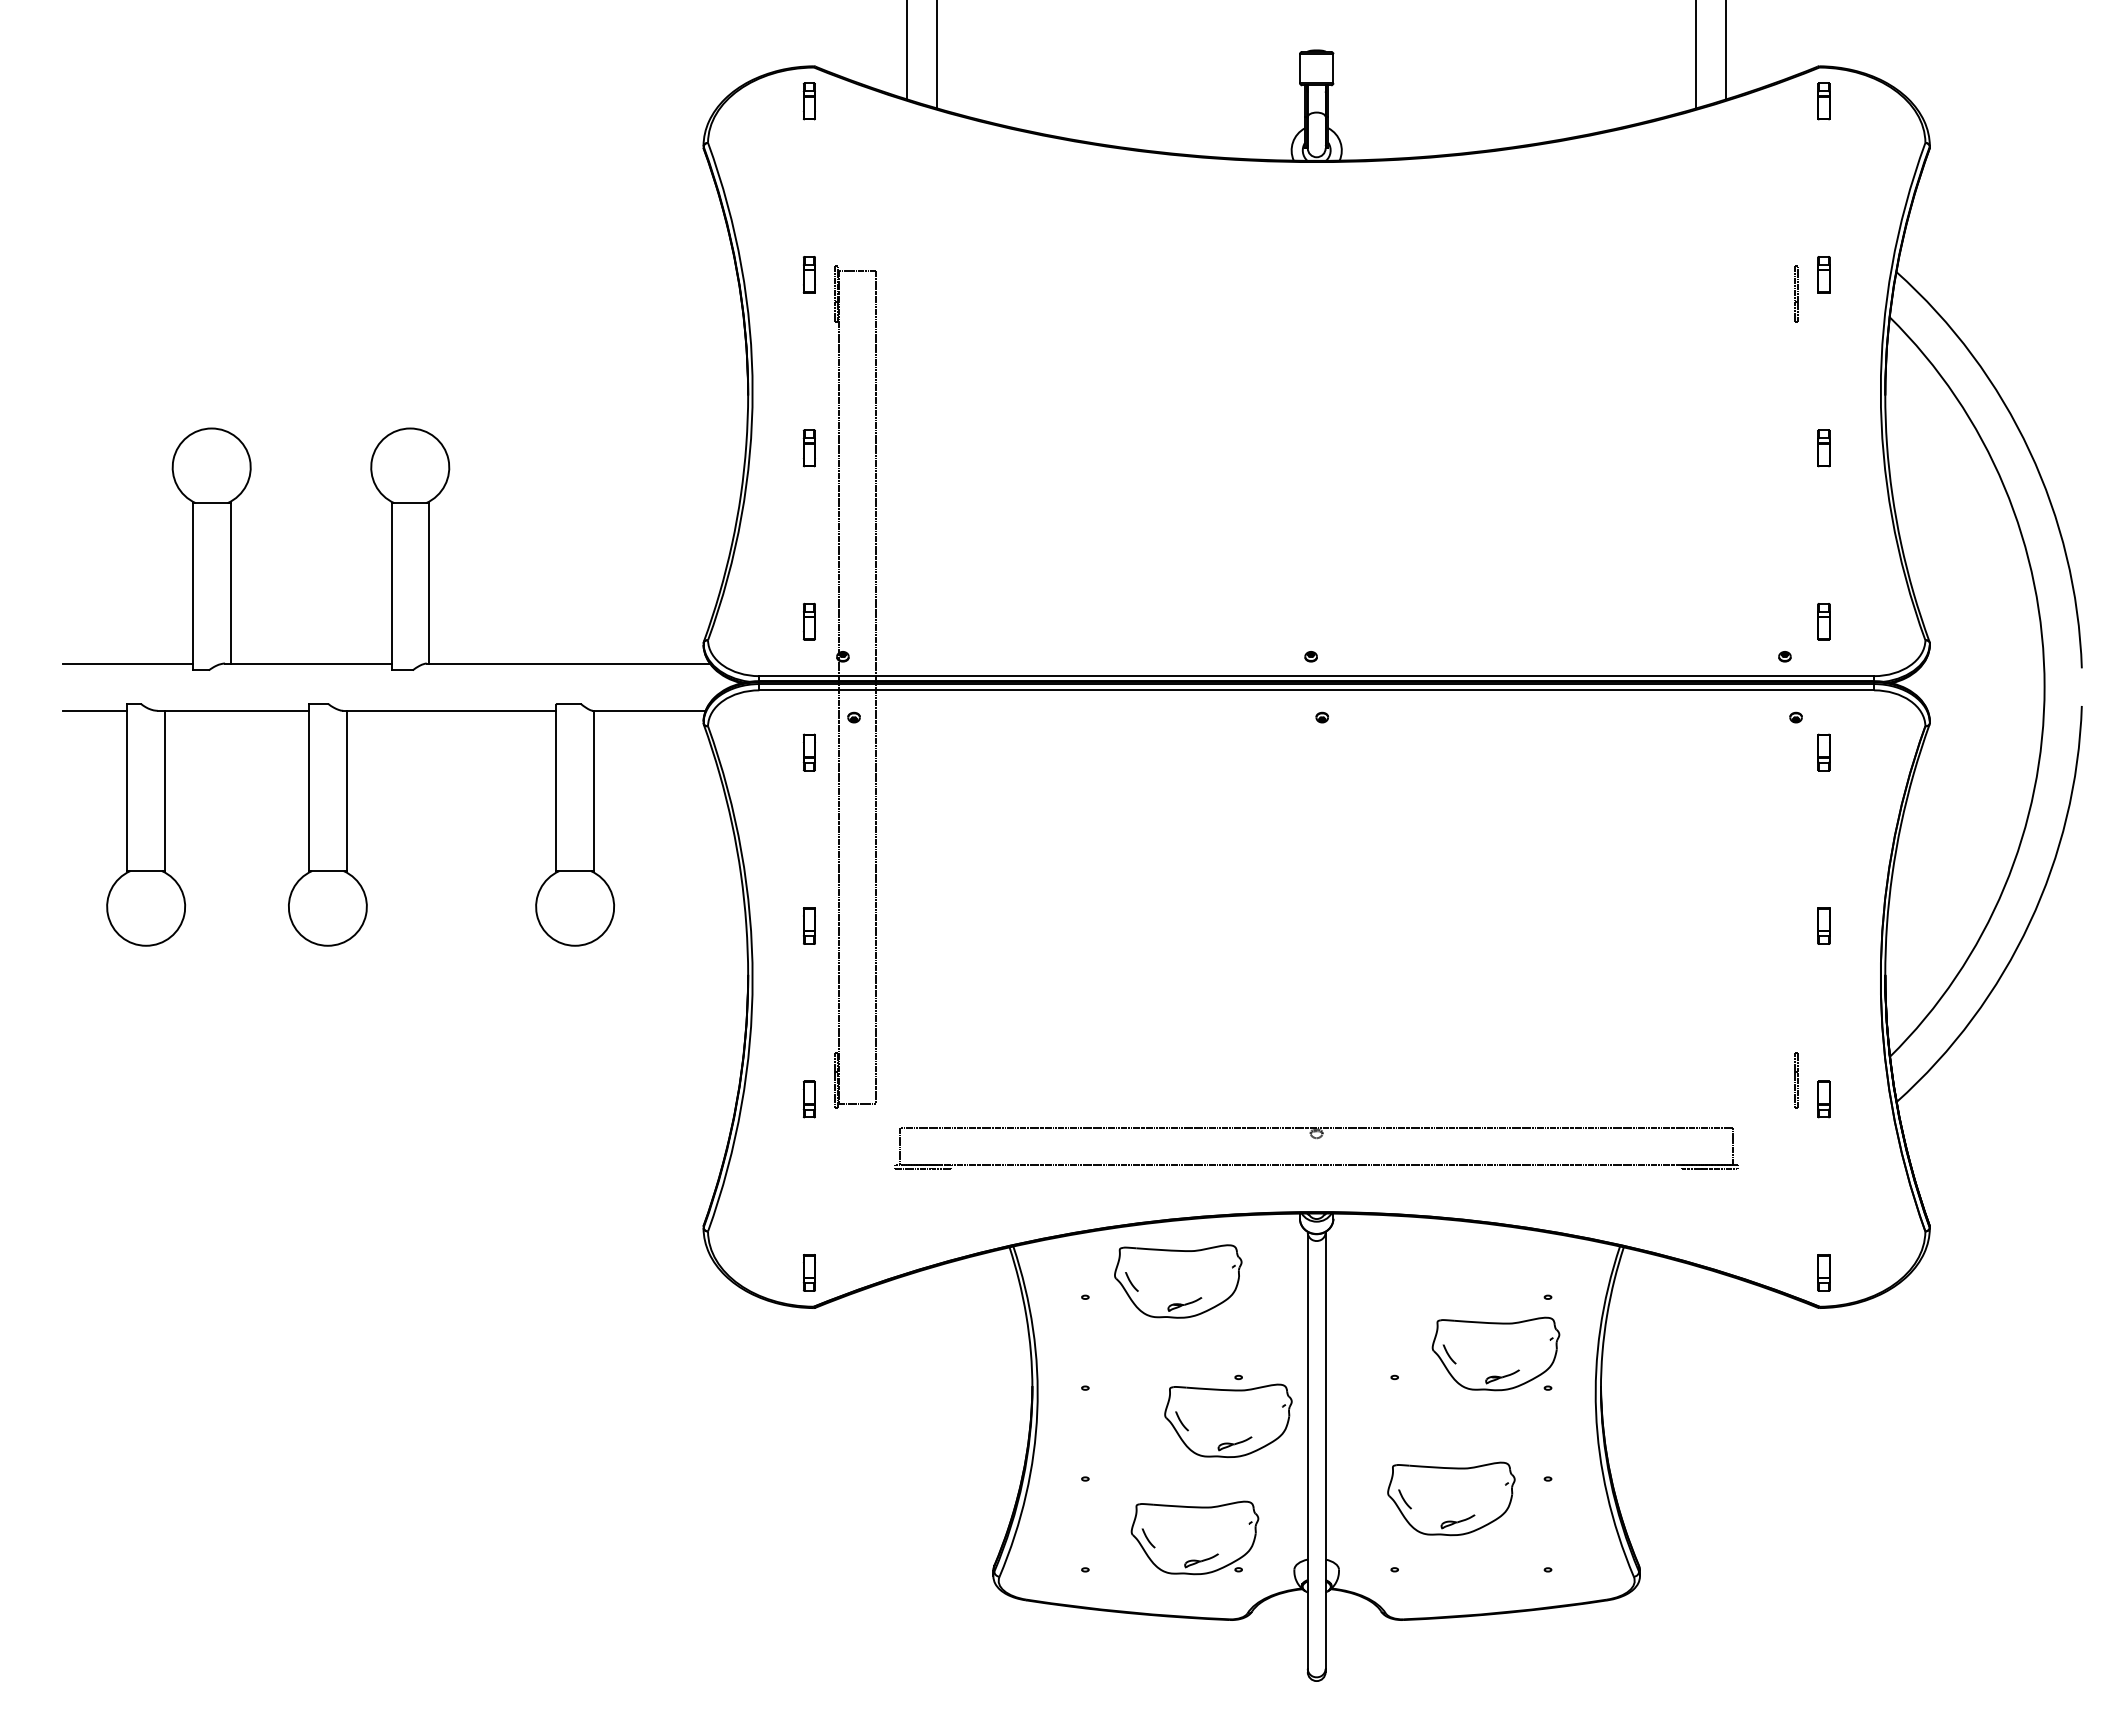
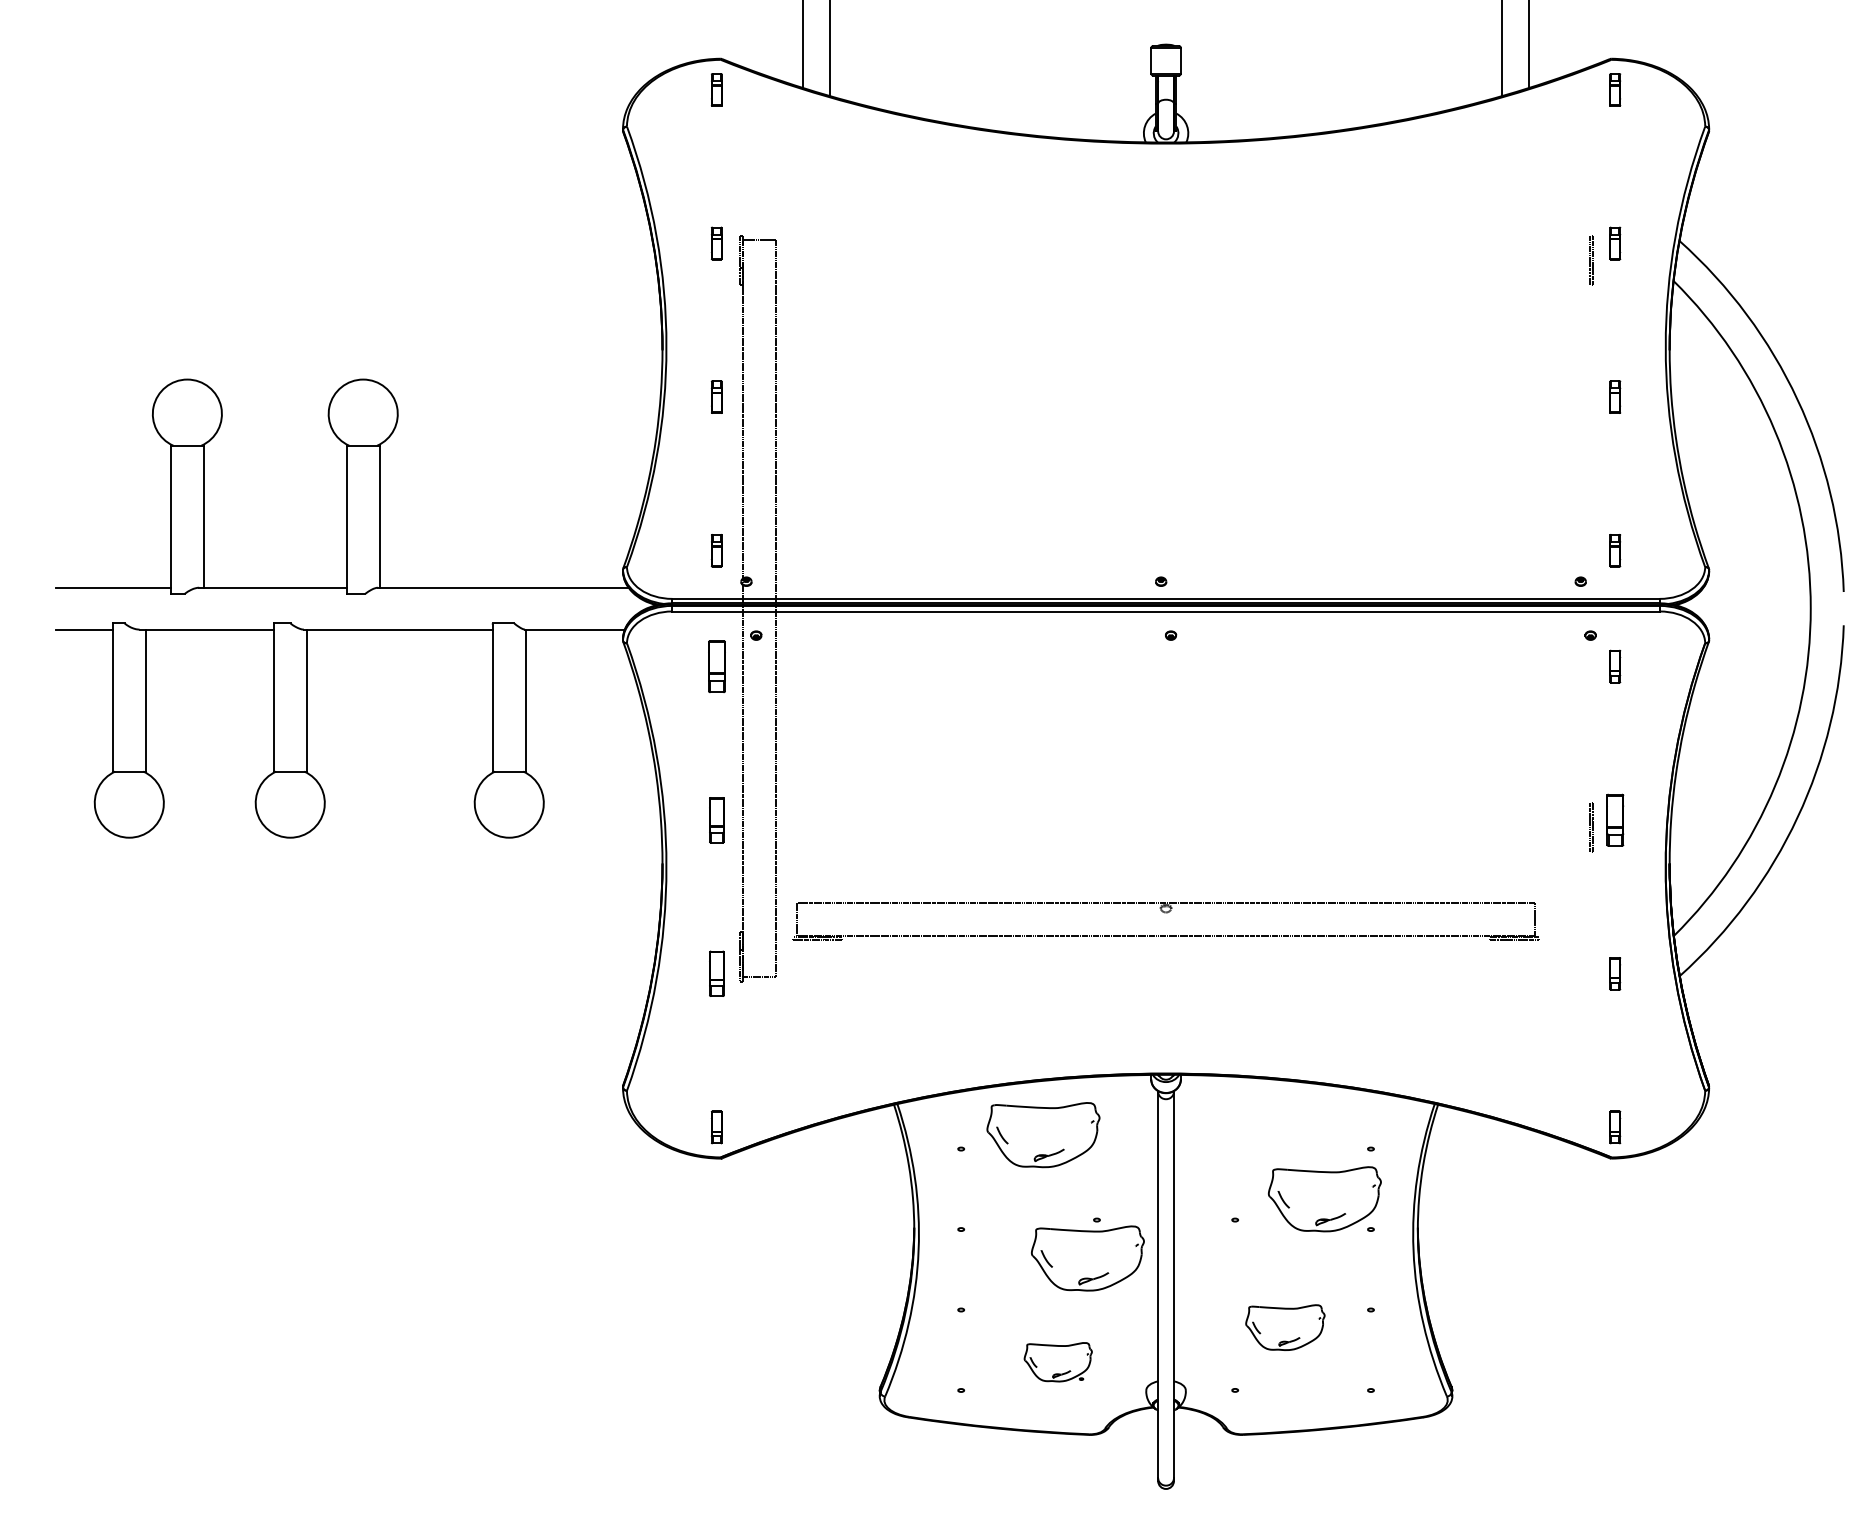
part: (808, 752) -> (715, 666), size x1.6
part: (808, 925) -> (715, 819), size x1.4
part: (1823, 925) -> (1614, 819), size x1.6
line: (1795, 1080) -> (1590, 827), moved
part: (808, 1099) -> (715, 973), size x1.4
part: (1317, 1139) -> (1166, 913), moved
part: (1451, 1498) -> (1285, 1327), size x0.7
part: (1194, 1537) -> (1057, 1361), size x0.6

